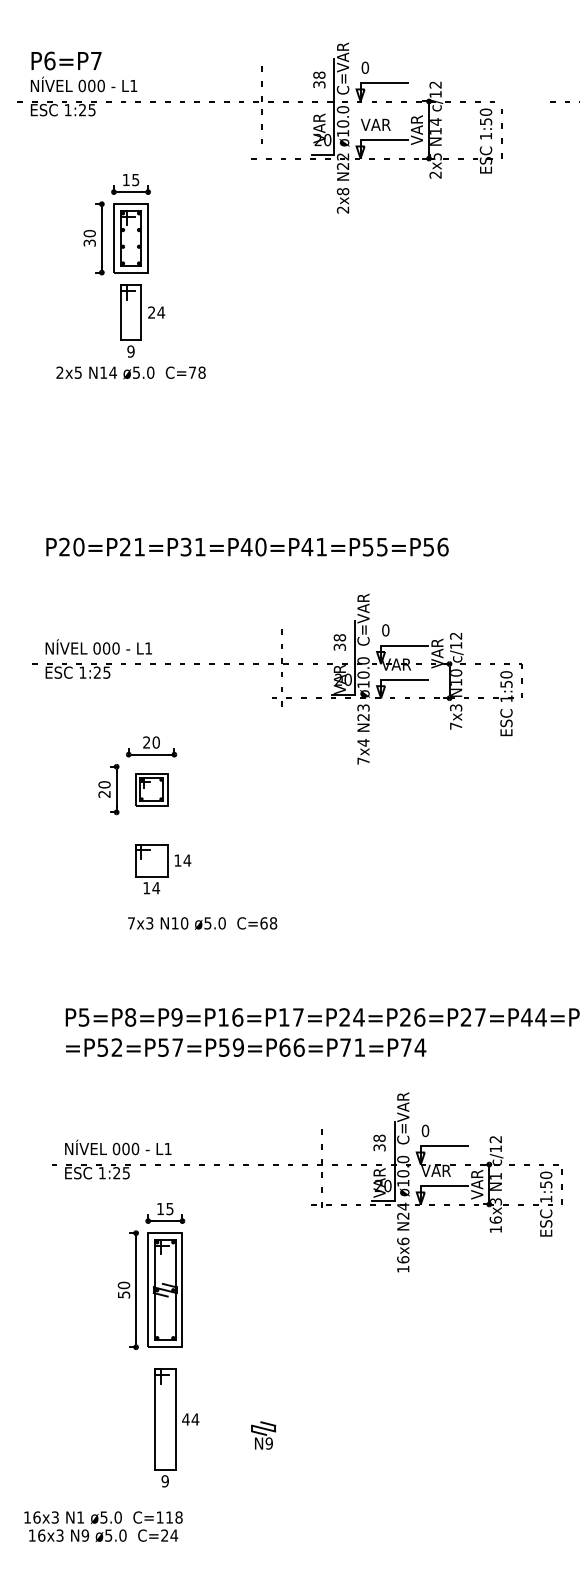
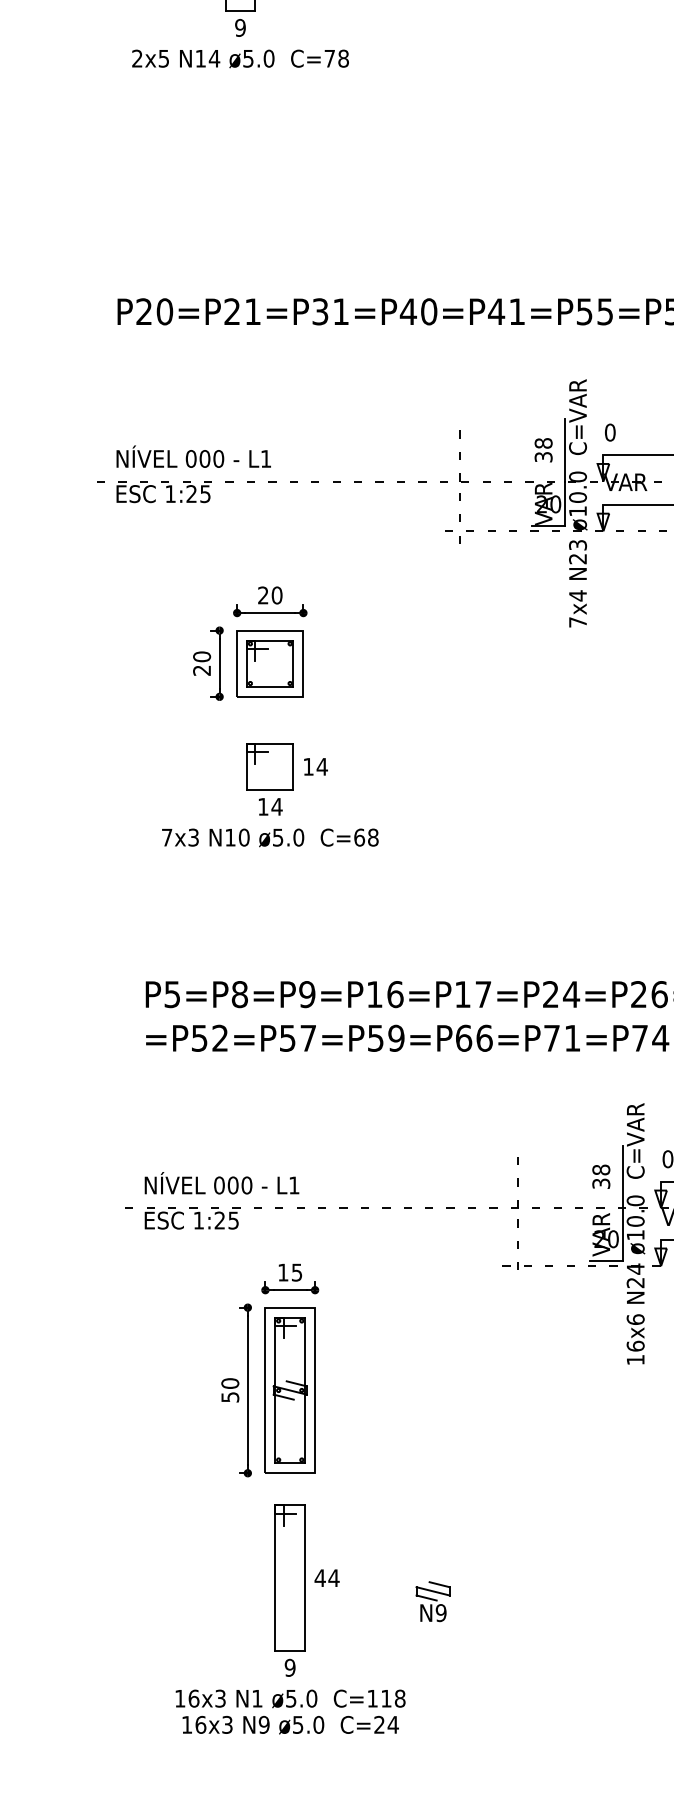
part: (151, 789) -> (270, 663), size x1.43
text: (202, 923) -> (270, 837), moved
text: (103, 1526) -> (290, 1711), moved

